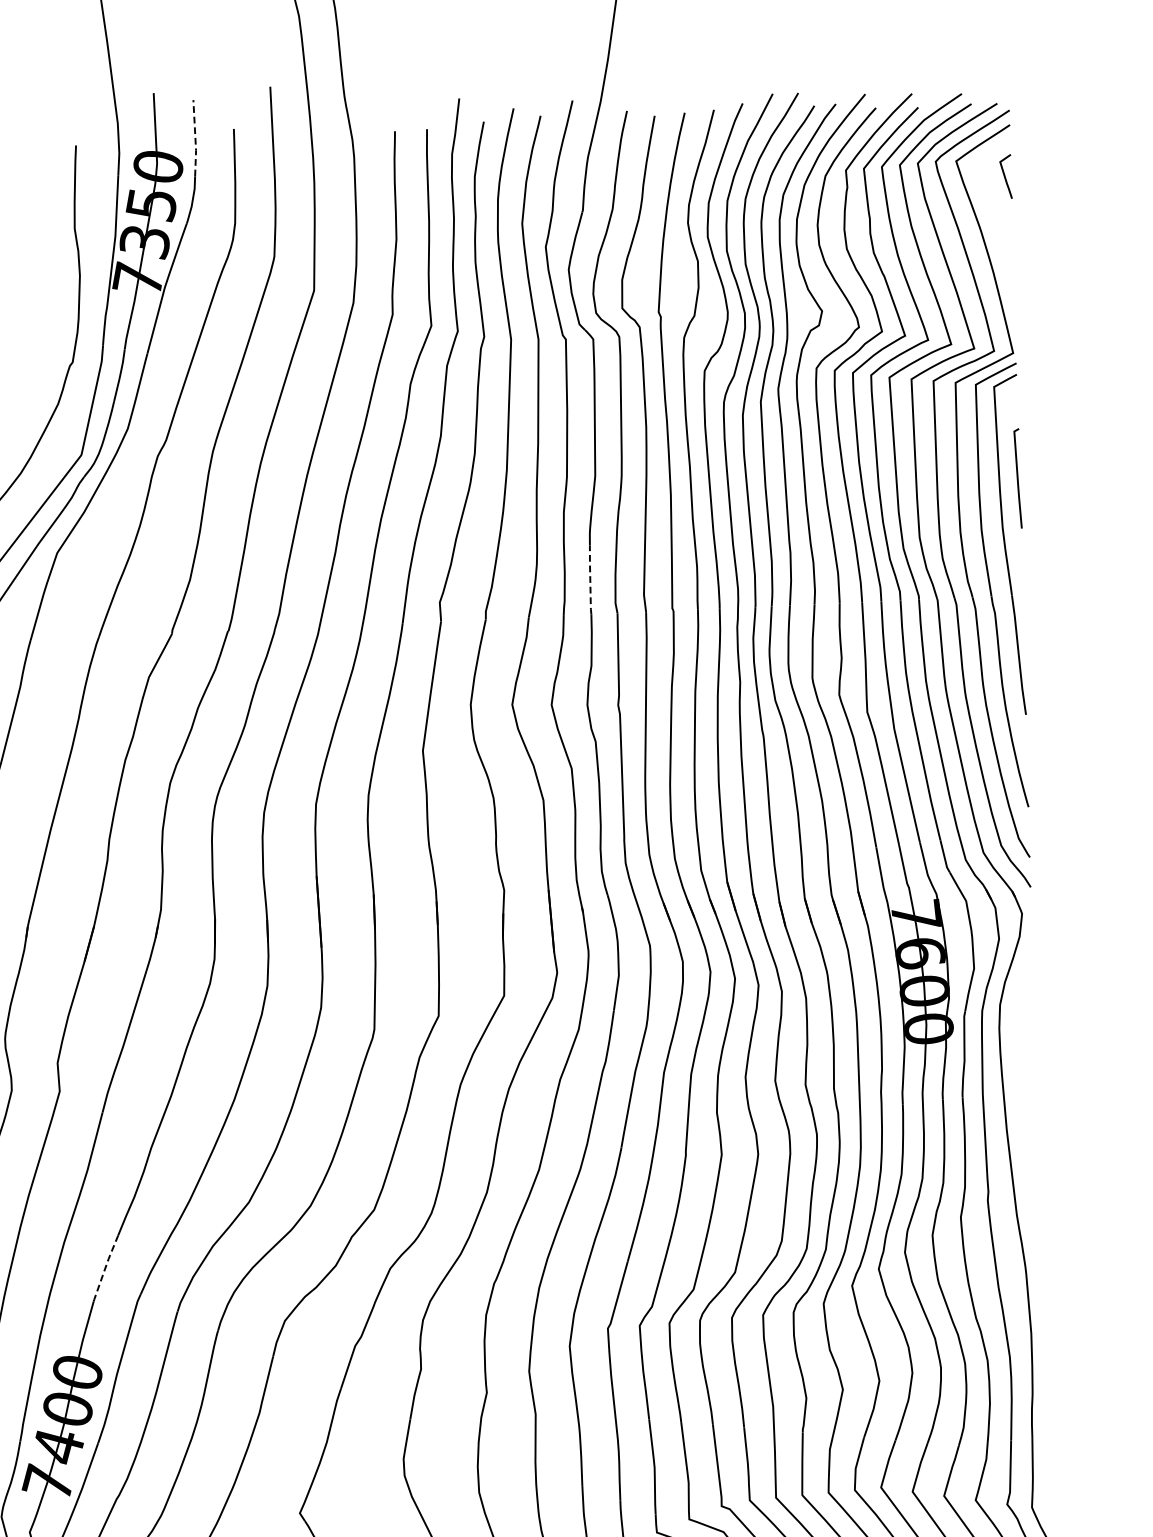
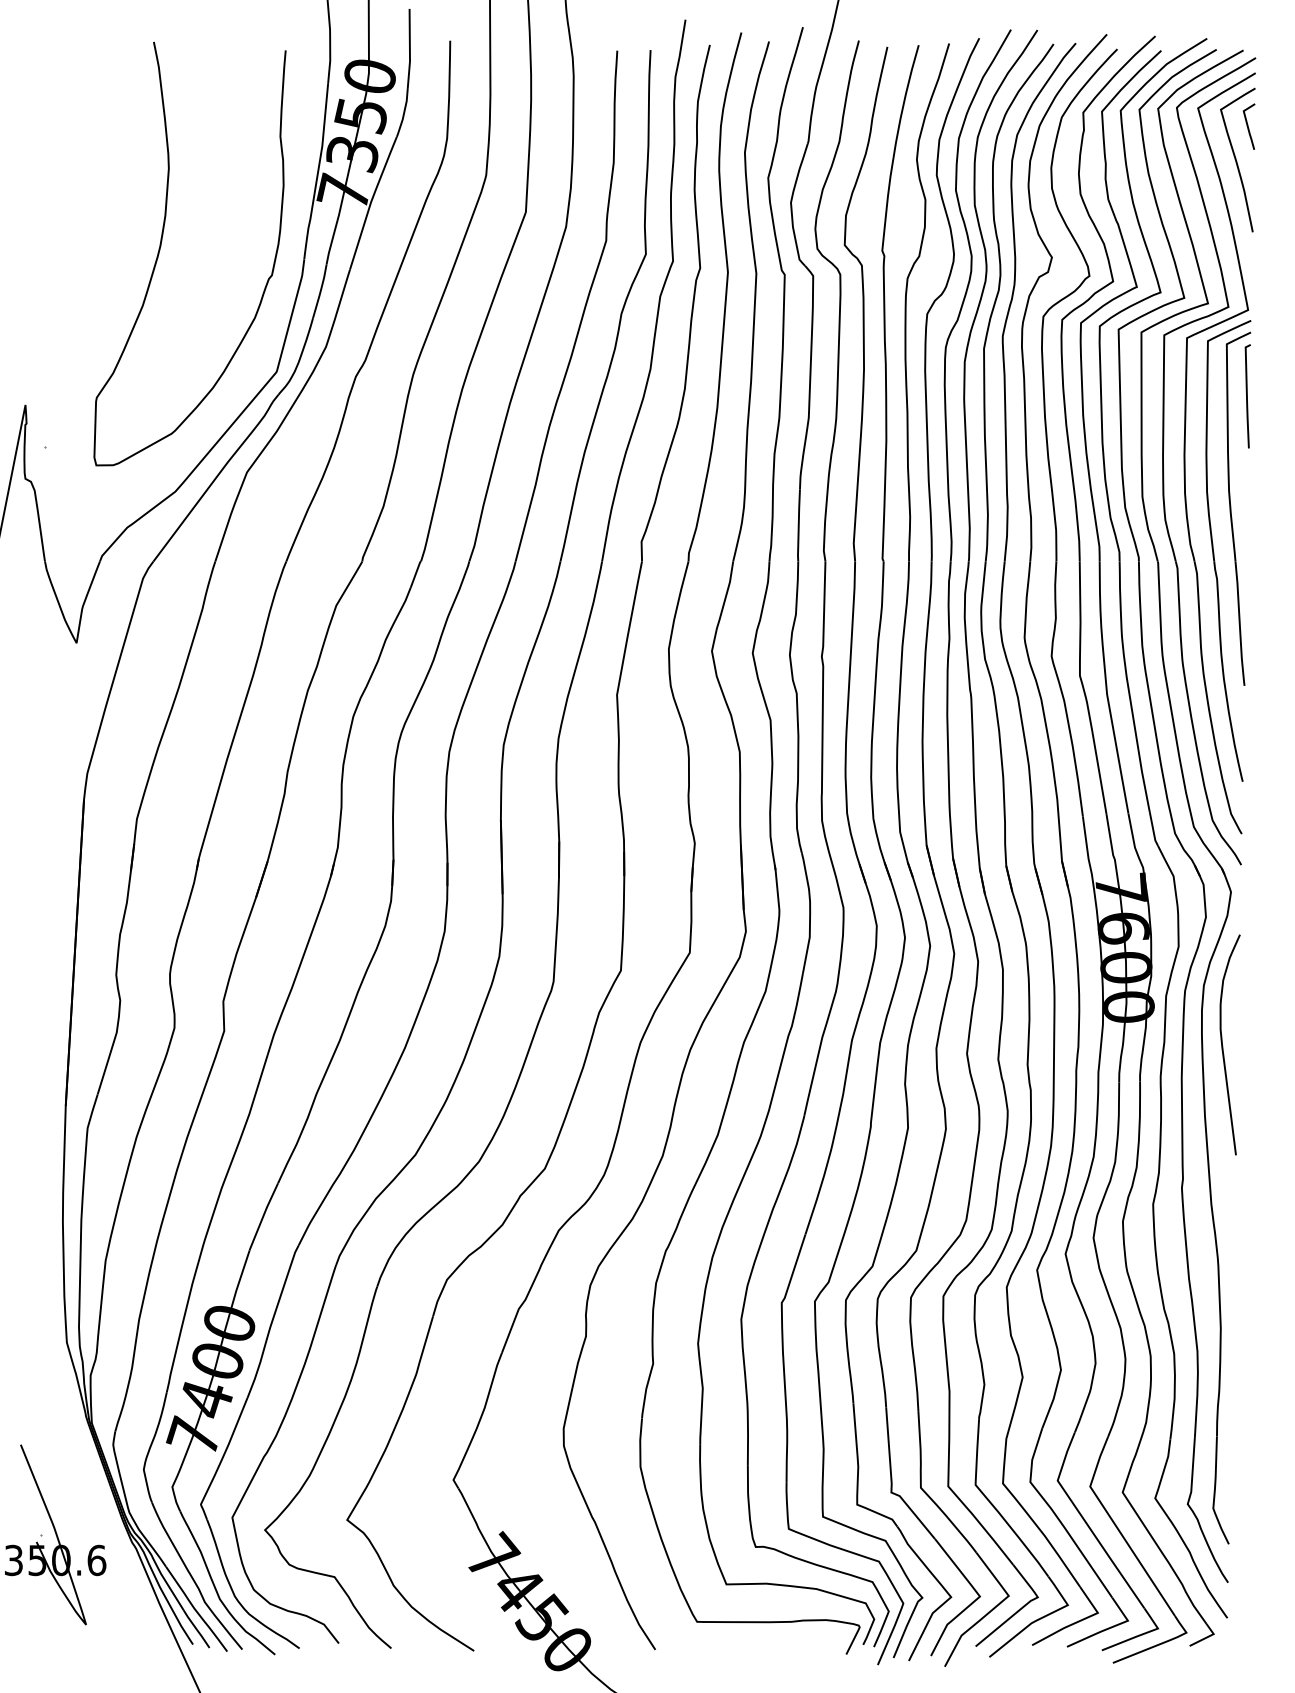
line: (195, 138) -> (409, 48), dashed -> solid
curve: (995, 208) -> (1236, 159), added
line: (1018, 478) -> (1247, 396), moved
line: (590, 579) -> (798, 524), dashed -> solid
curve: (1021, 1062) -> (1223, 1046), added
line: (105, 1268) -> (263, 1216), dashed -> solid

